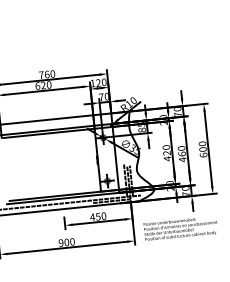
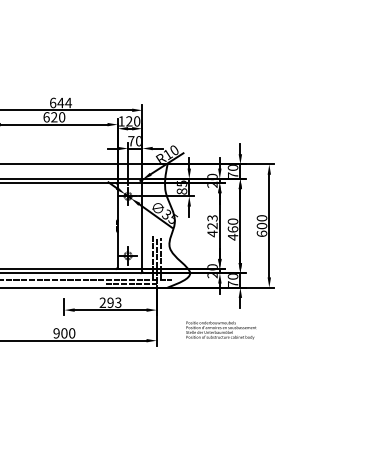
text: (46, 74) -> (60, 102), 760 -> 644
text: (166, 147) -> (212, 218), 420 -> 423
text: (98, 216) -> (110, 302), 450 -> 293
part: (181, 228) -> (221, 330), size x0.7

